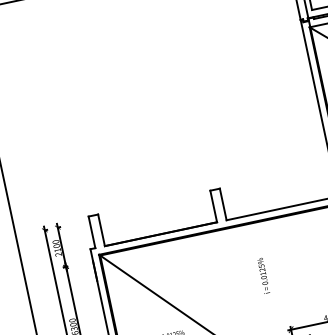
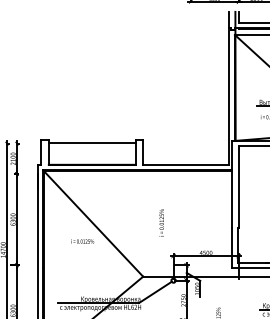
line: (154, 206) -> (91, 143), added
text: (263, 275) -> (161, 222), moved

